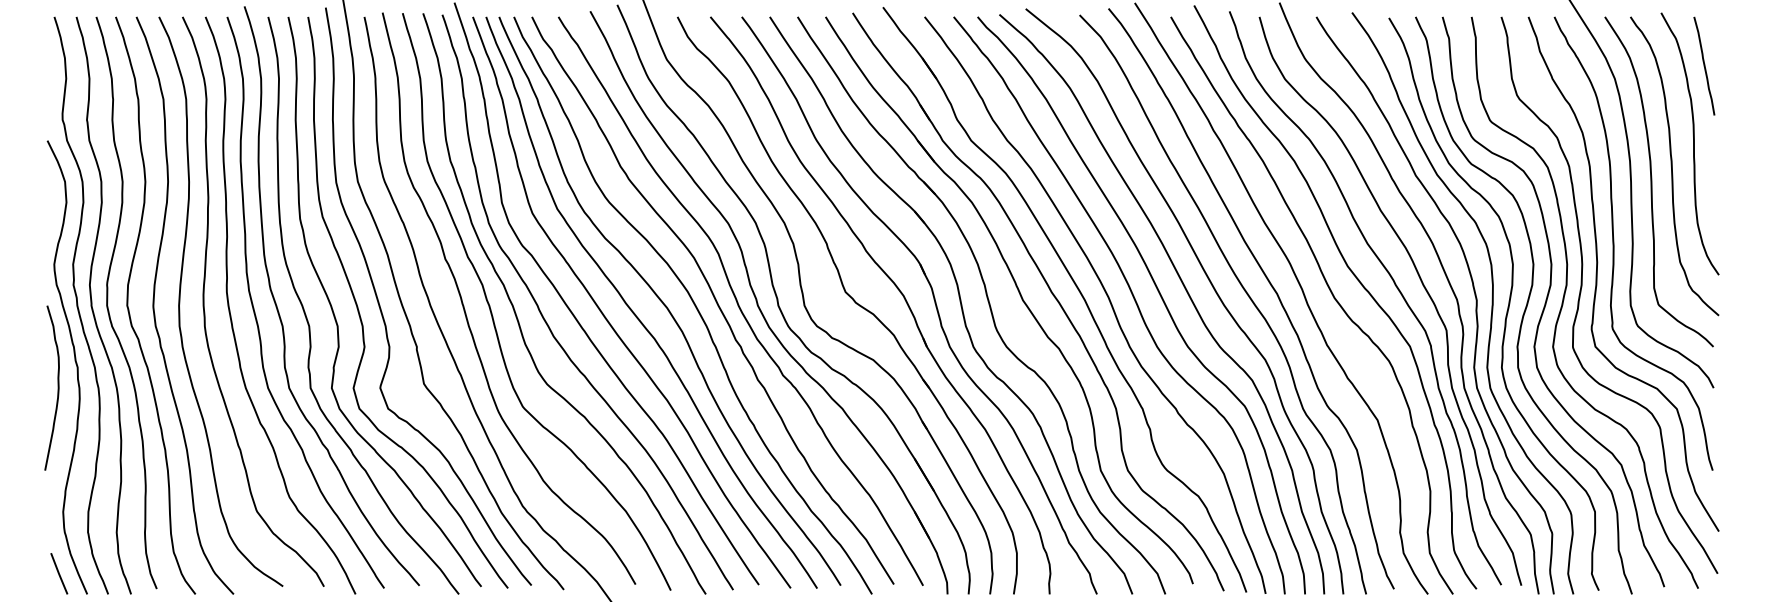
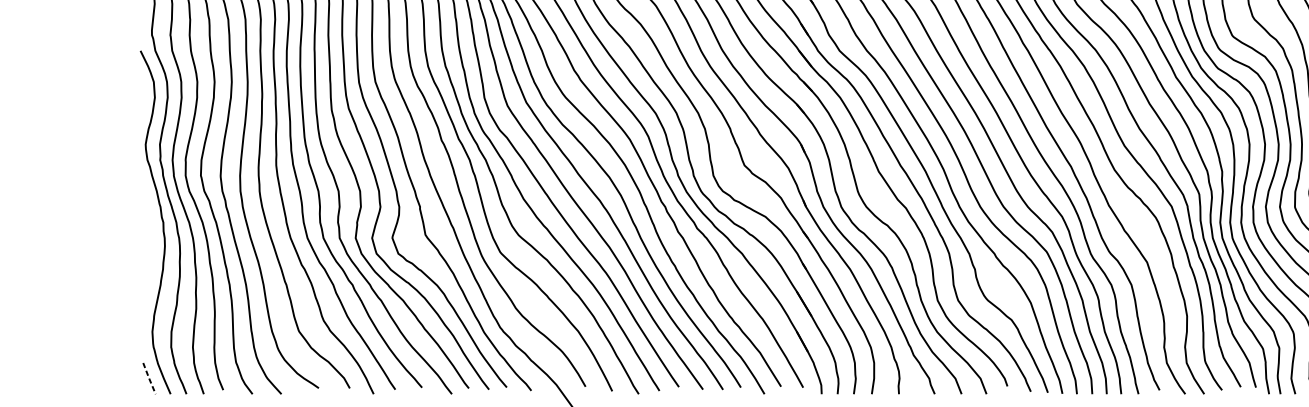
curve: (57, 387) -> (148, 237), removed
line: (59, 573) -> (149, 378), solid -> dashed

